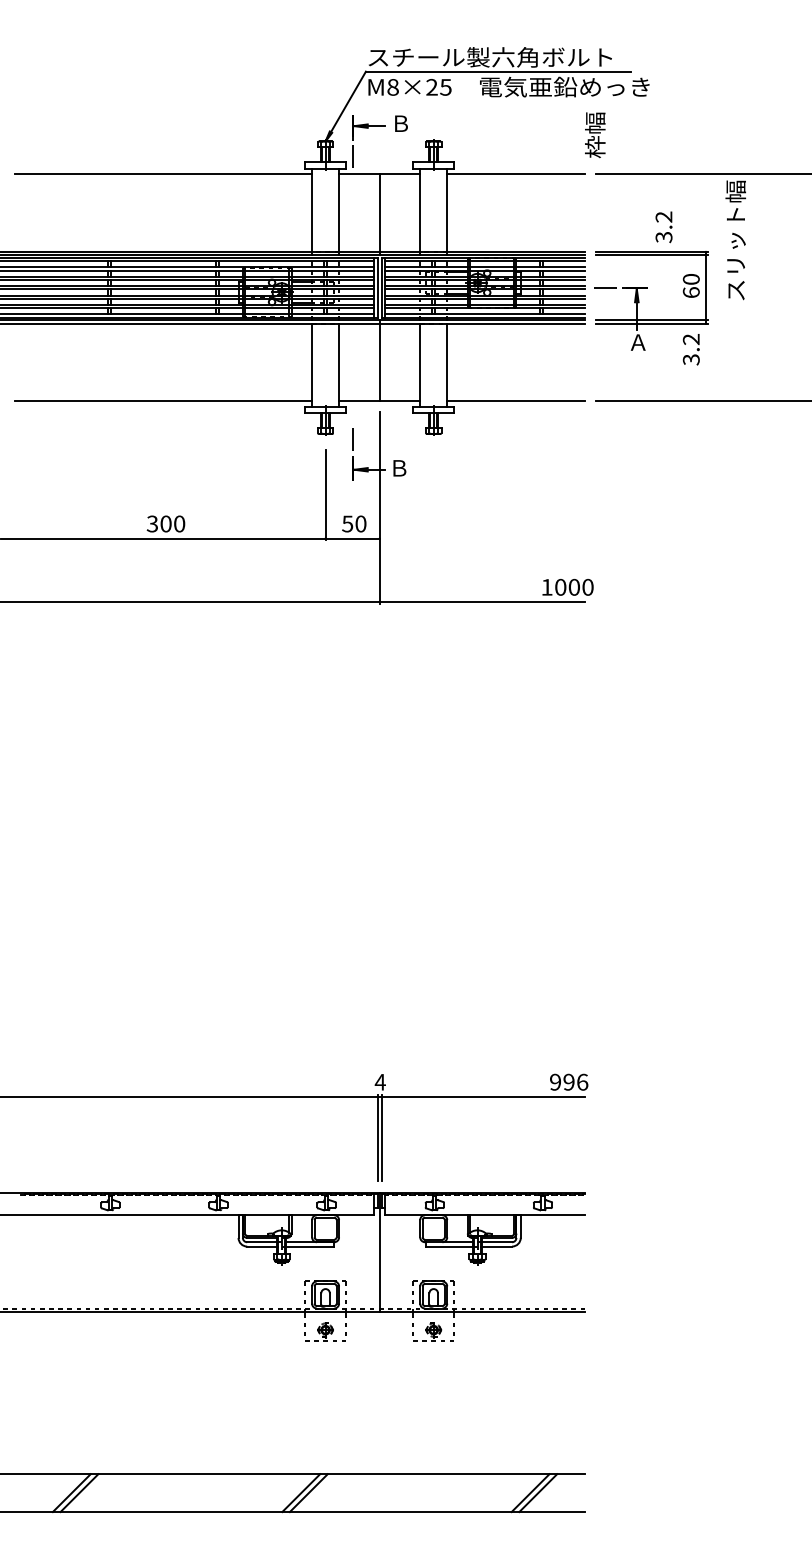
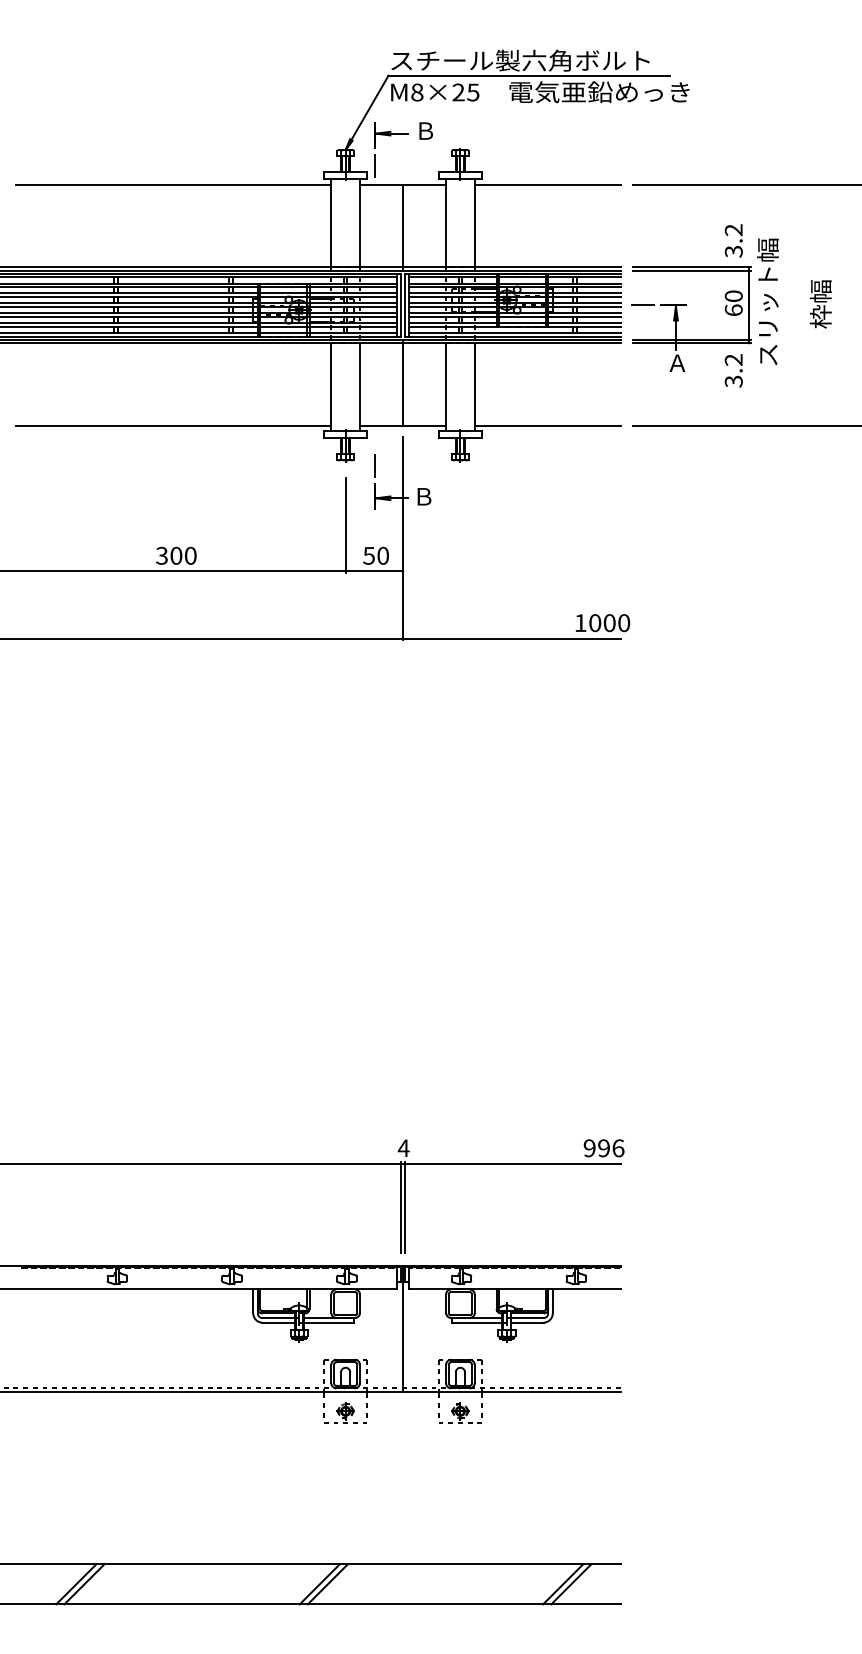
text: (594, 135) -> (820, 304), moved
text: (663, 226) -> (733, 240), moved
text: (735, 240) -> (767, 301), moved

